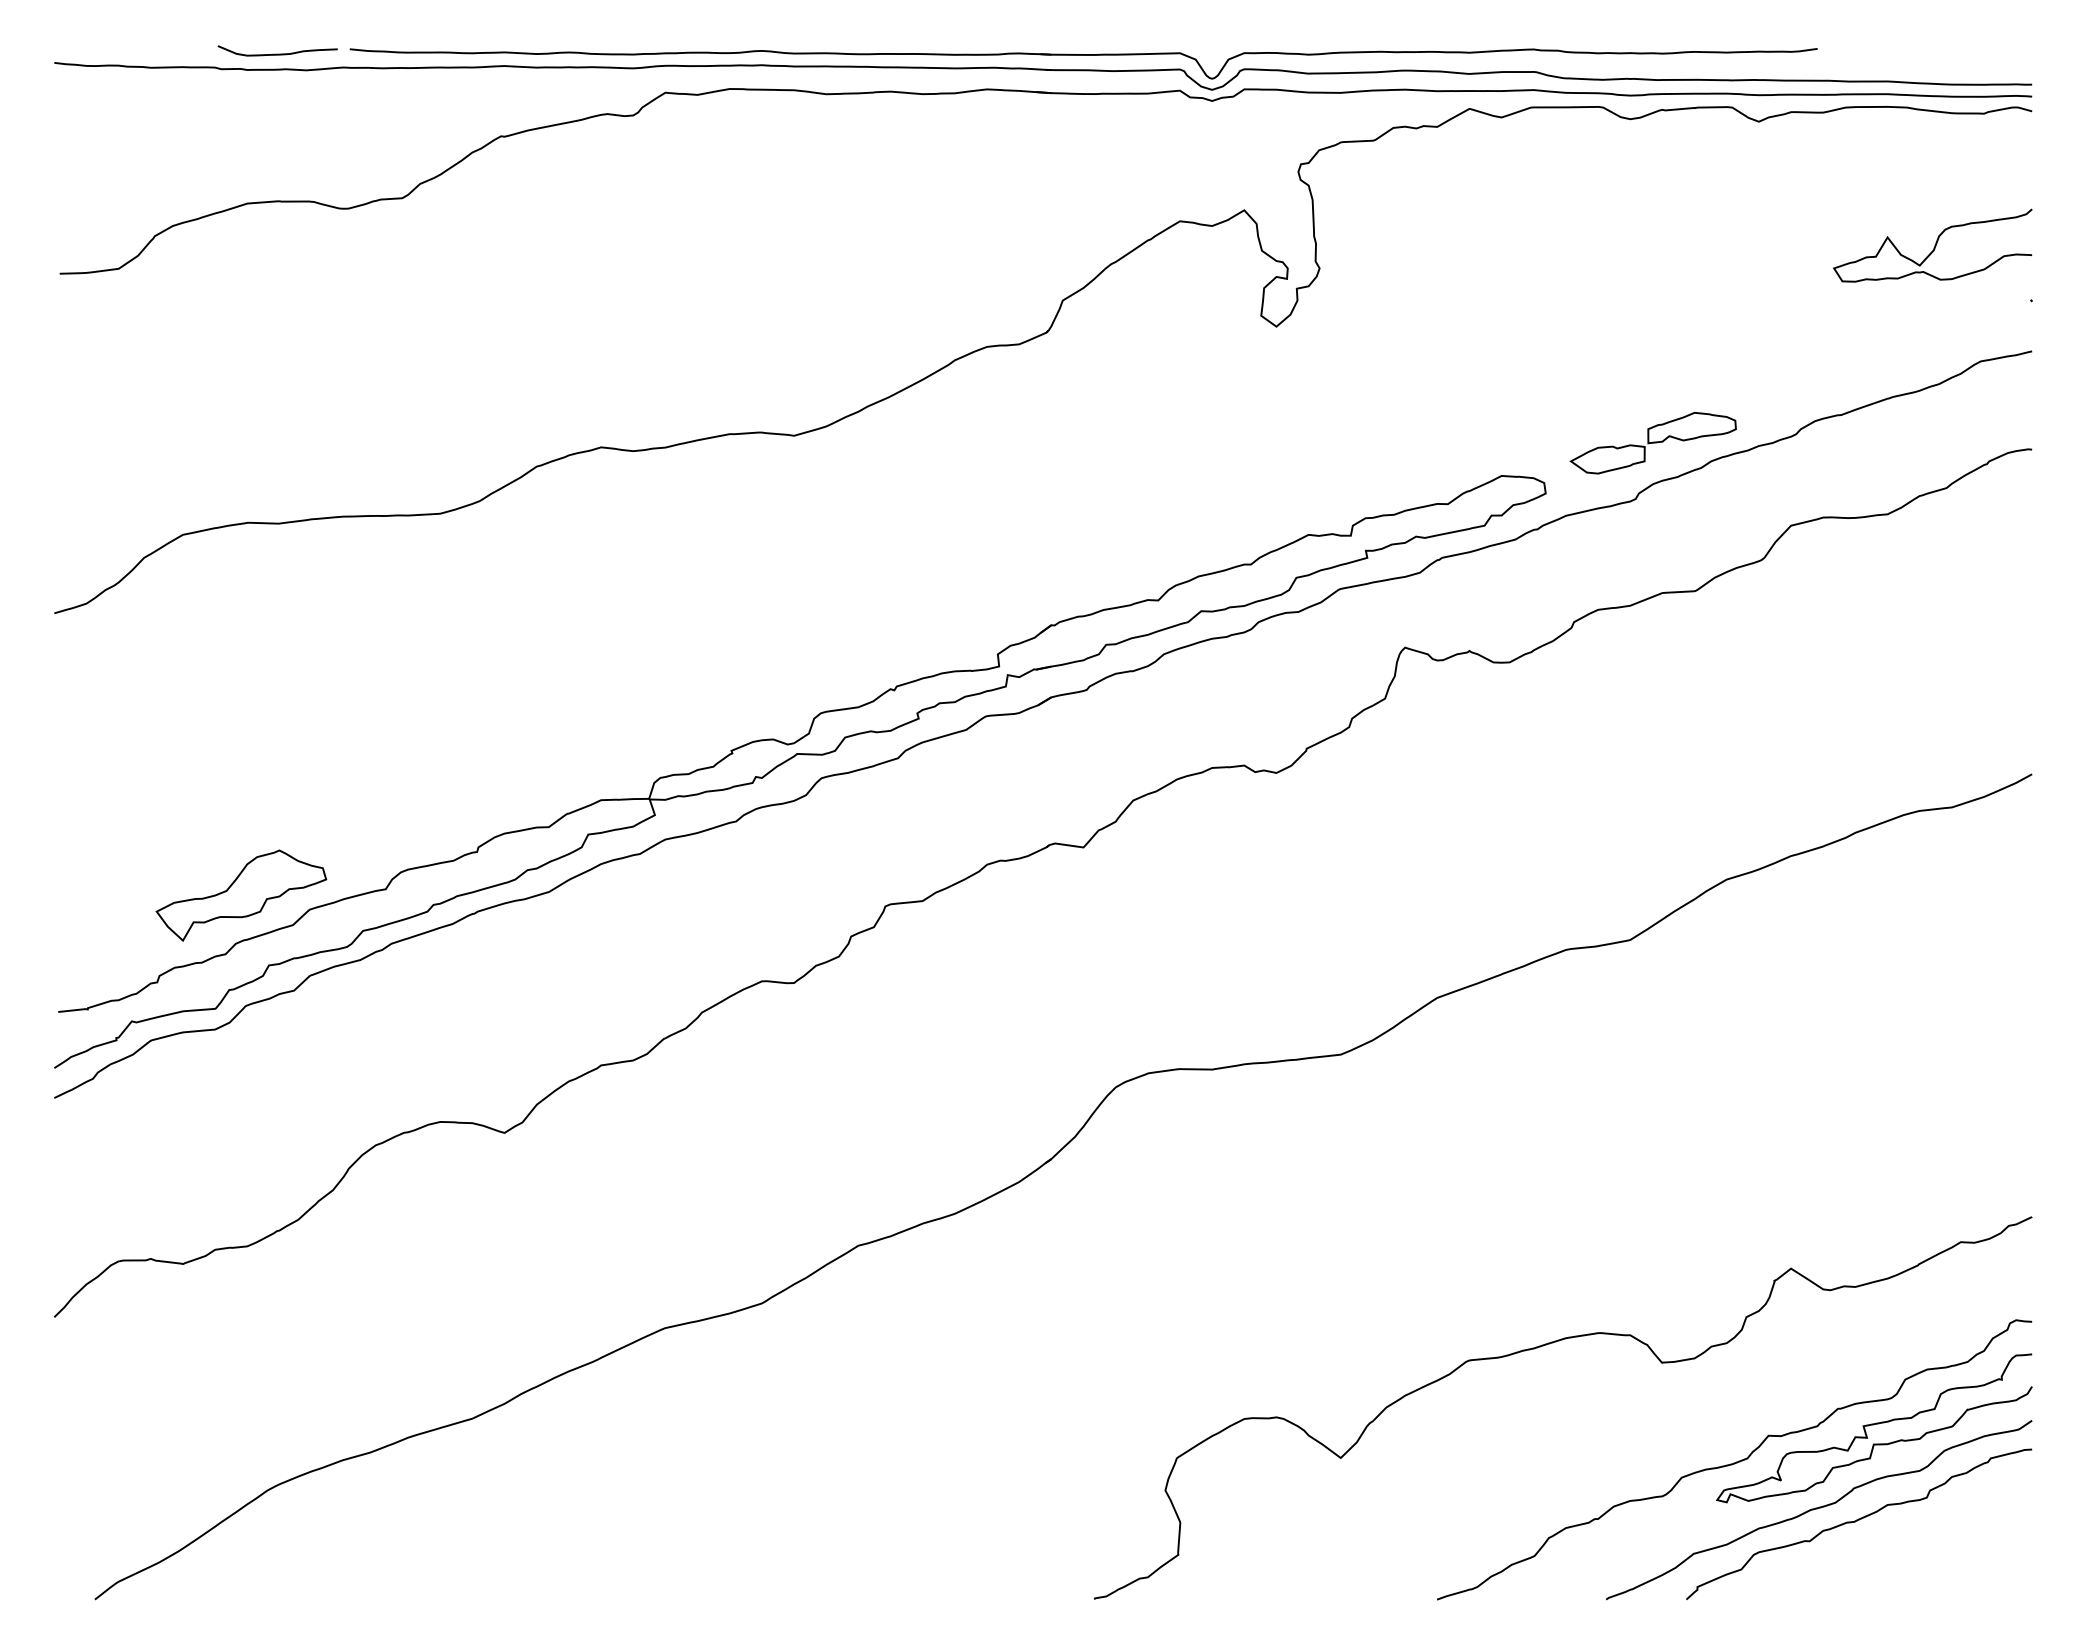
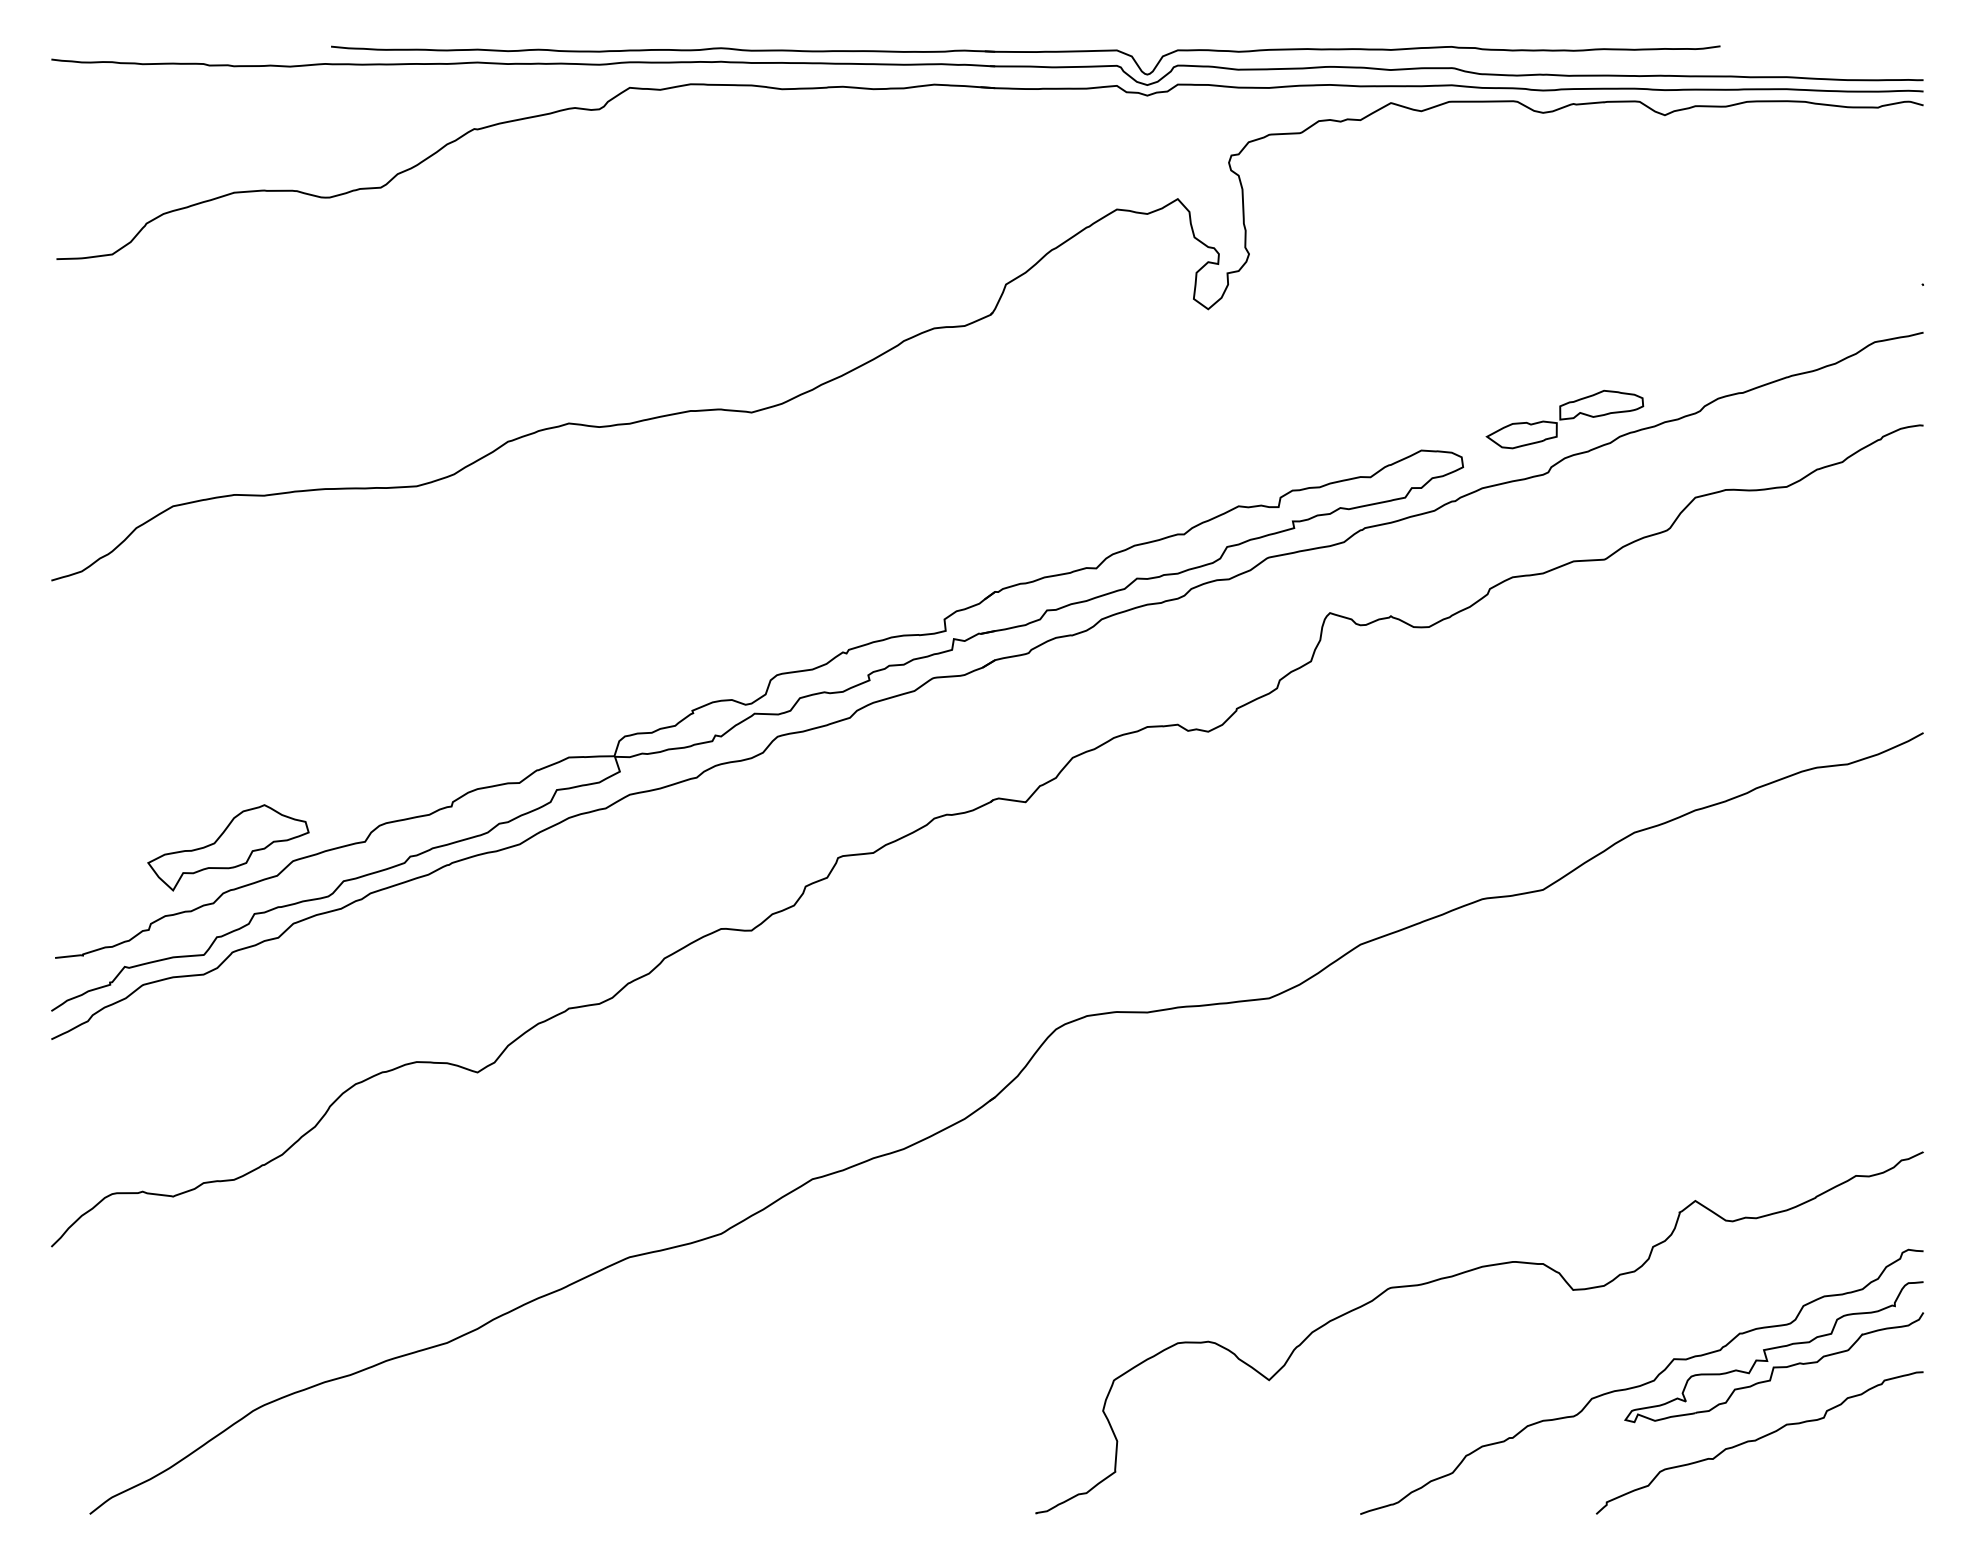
curve: (277, 53) -> (262, 50), removed
curve: (1934, 245) -> (1831, 232), removed
curve: (1819, 1508) -> (1722, 1427), removed

